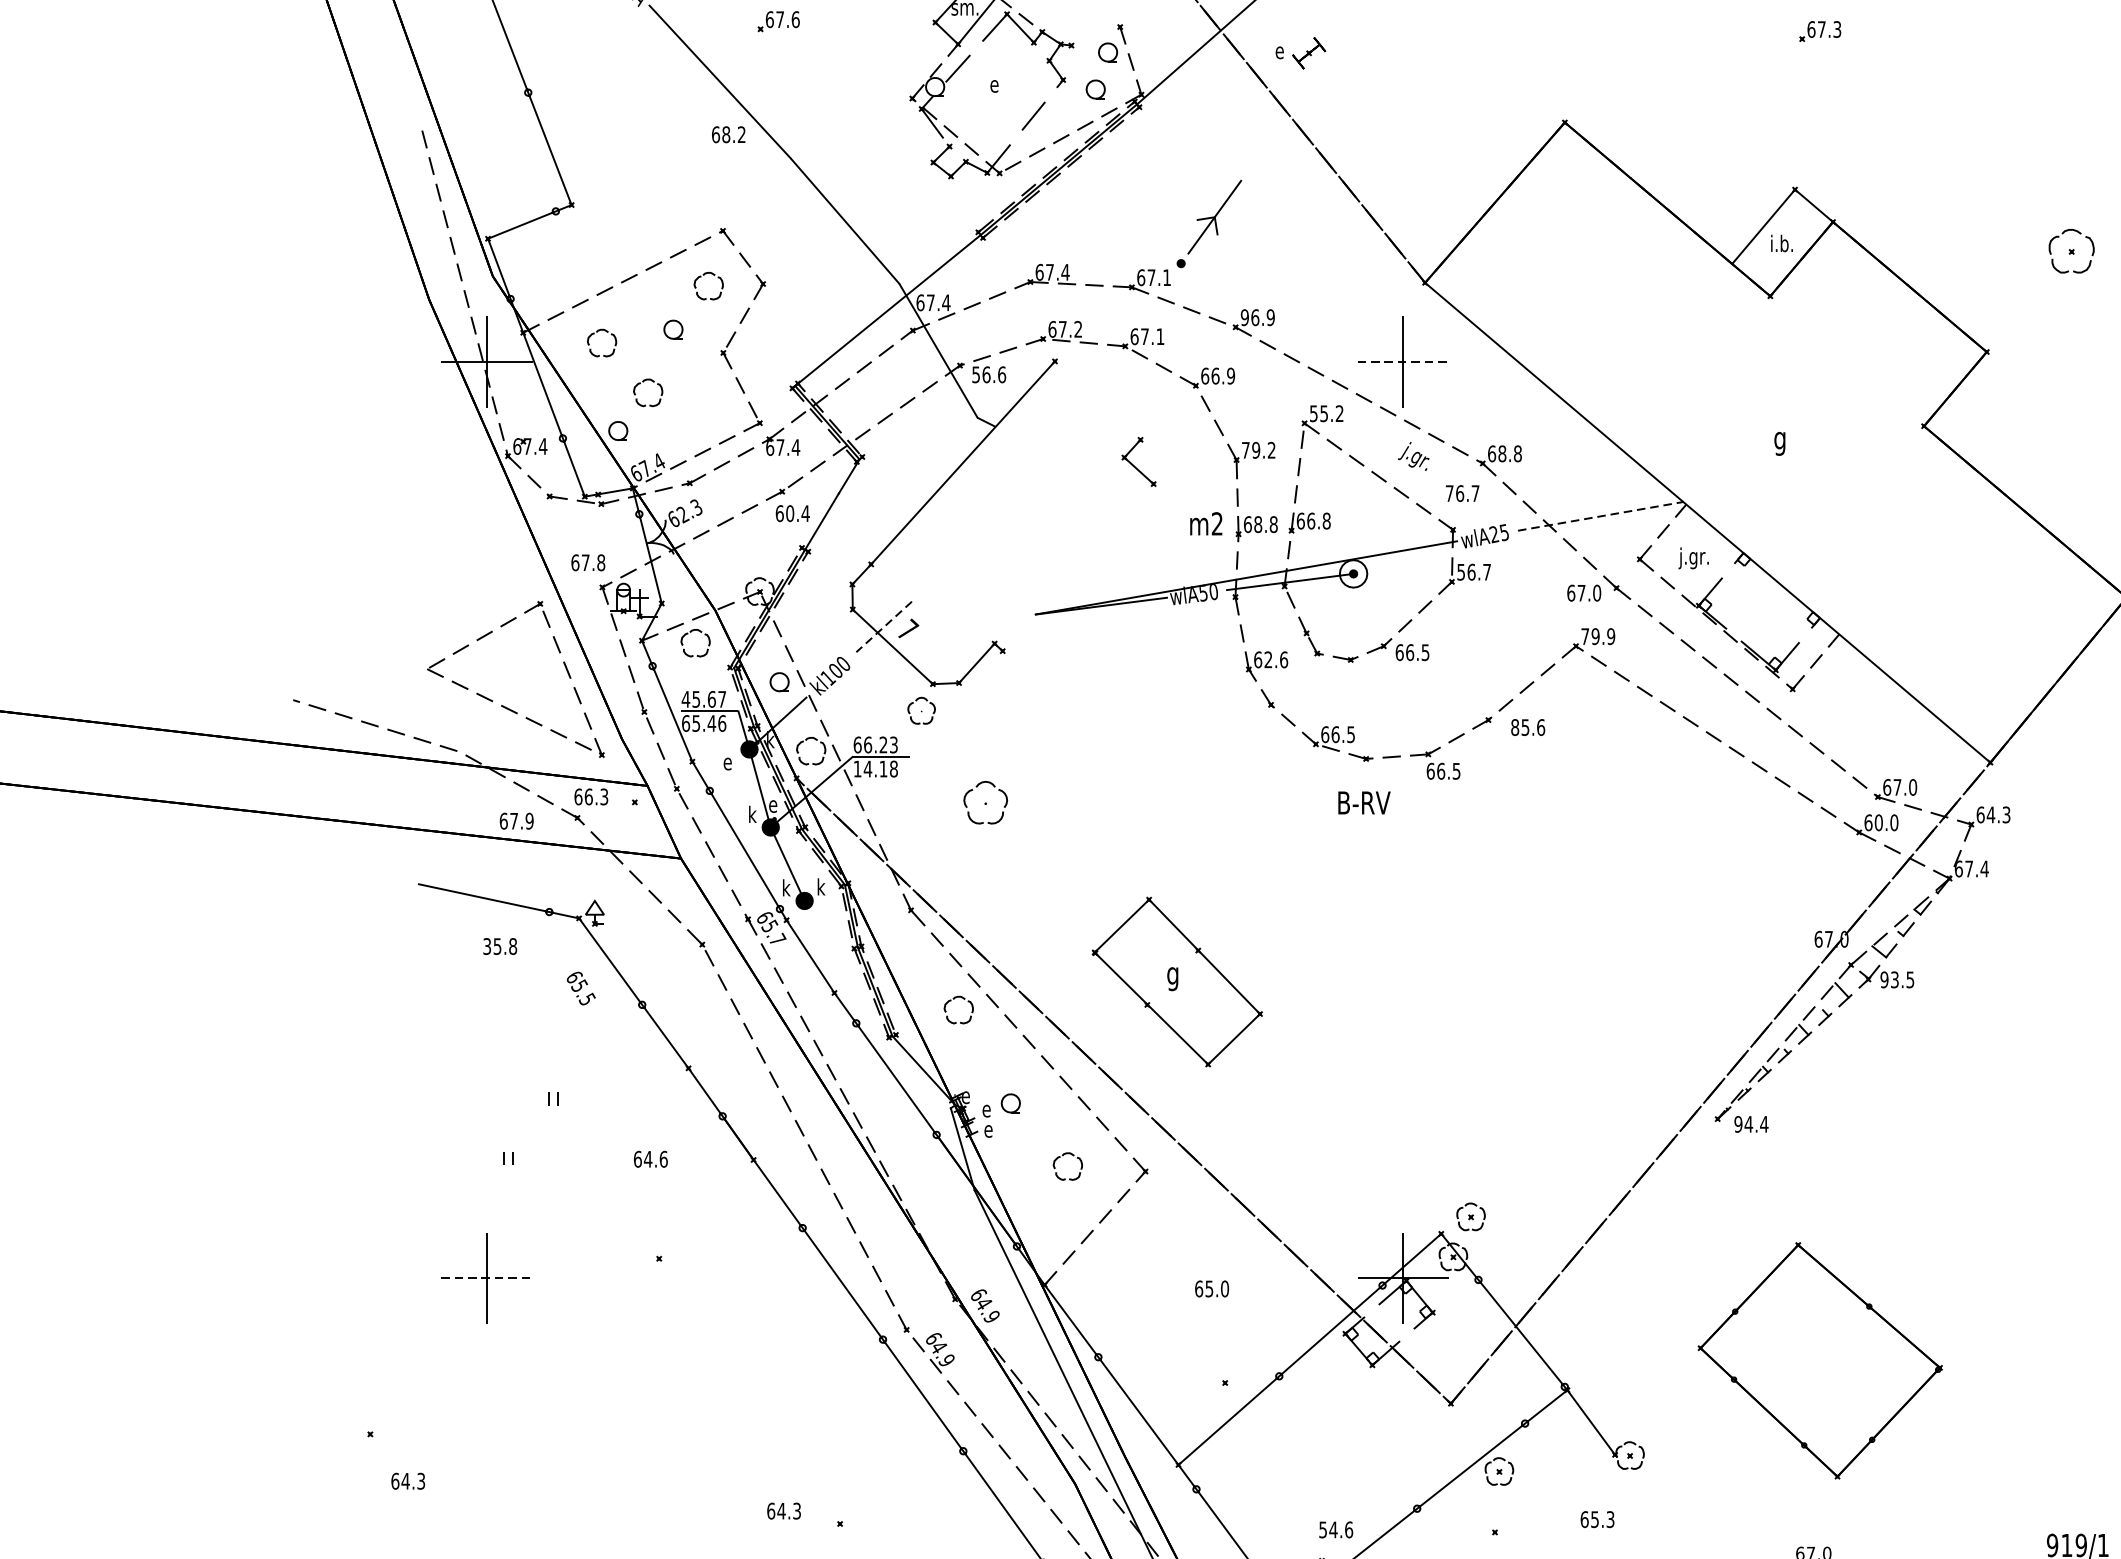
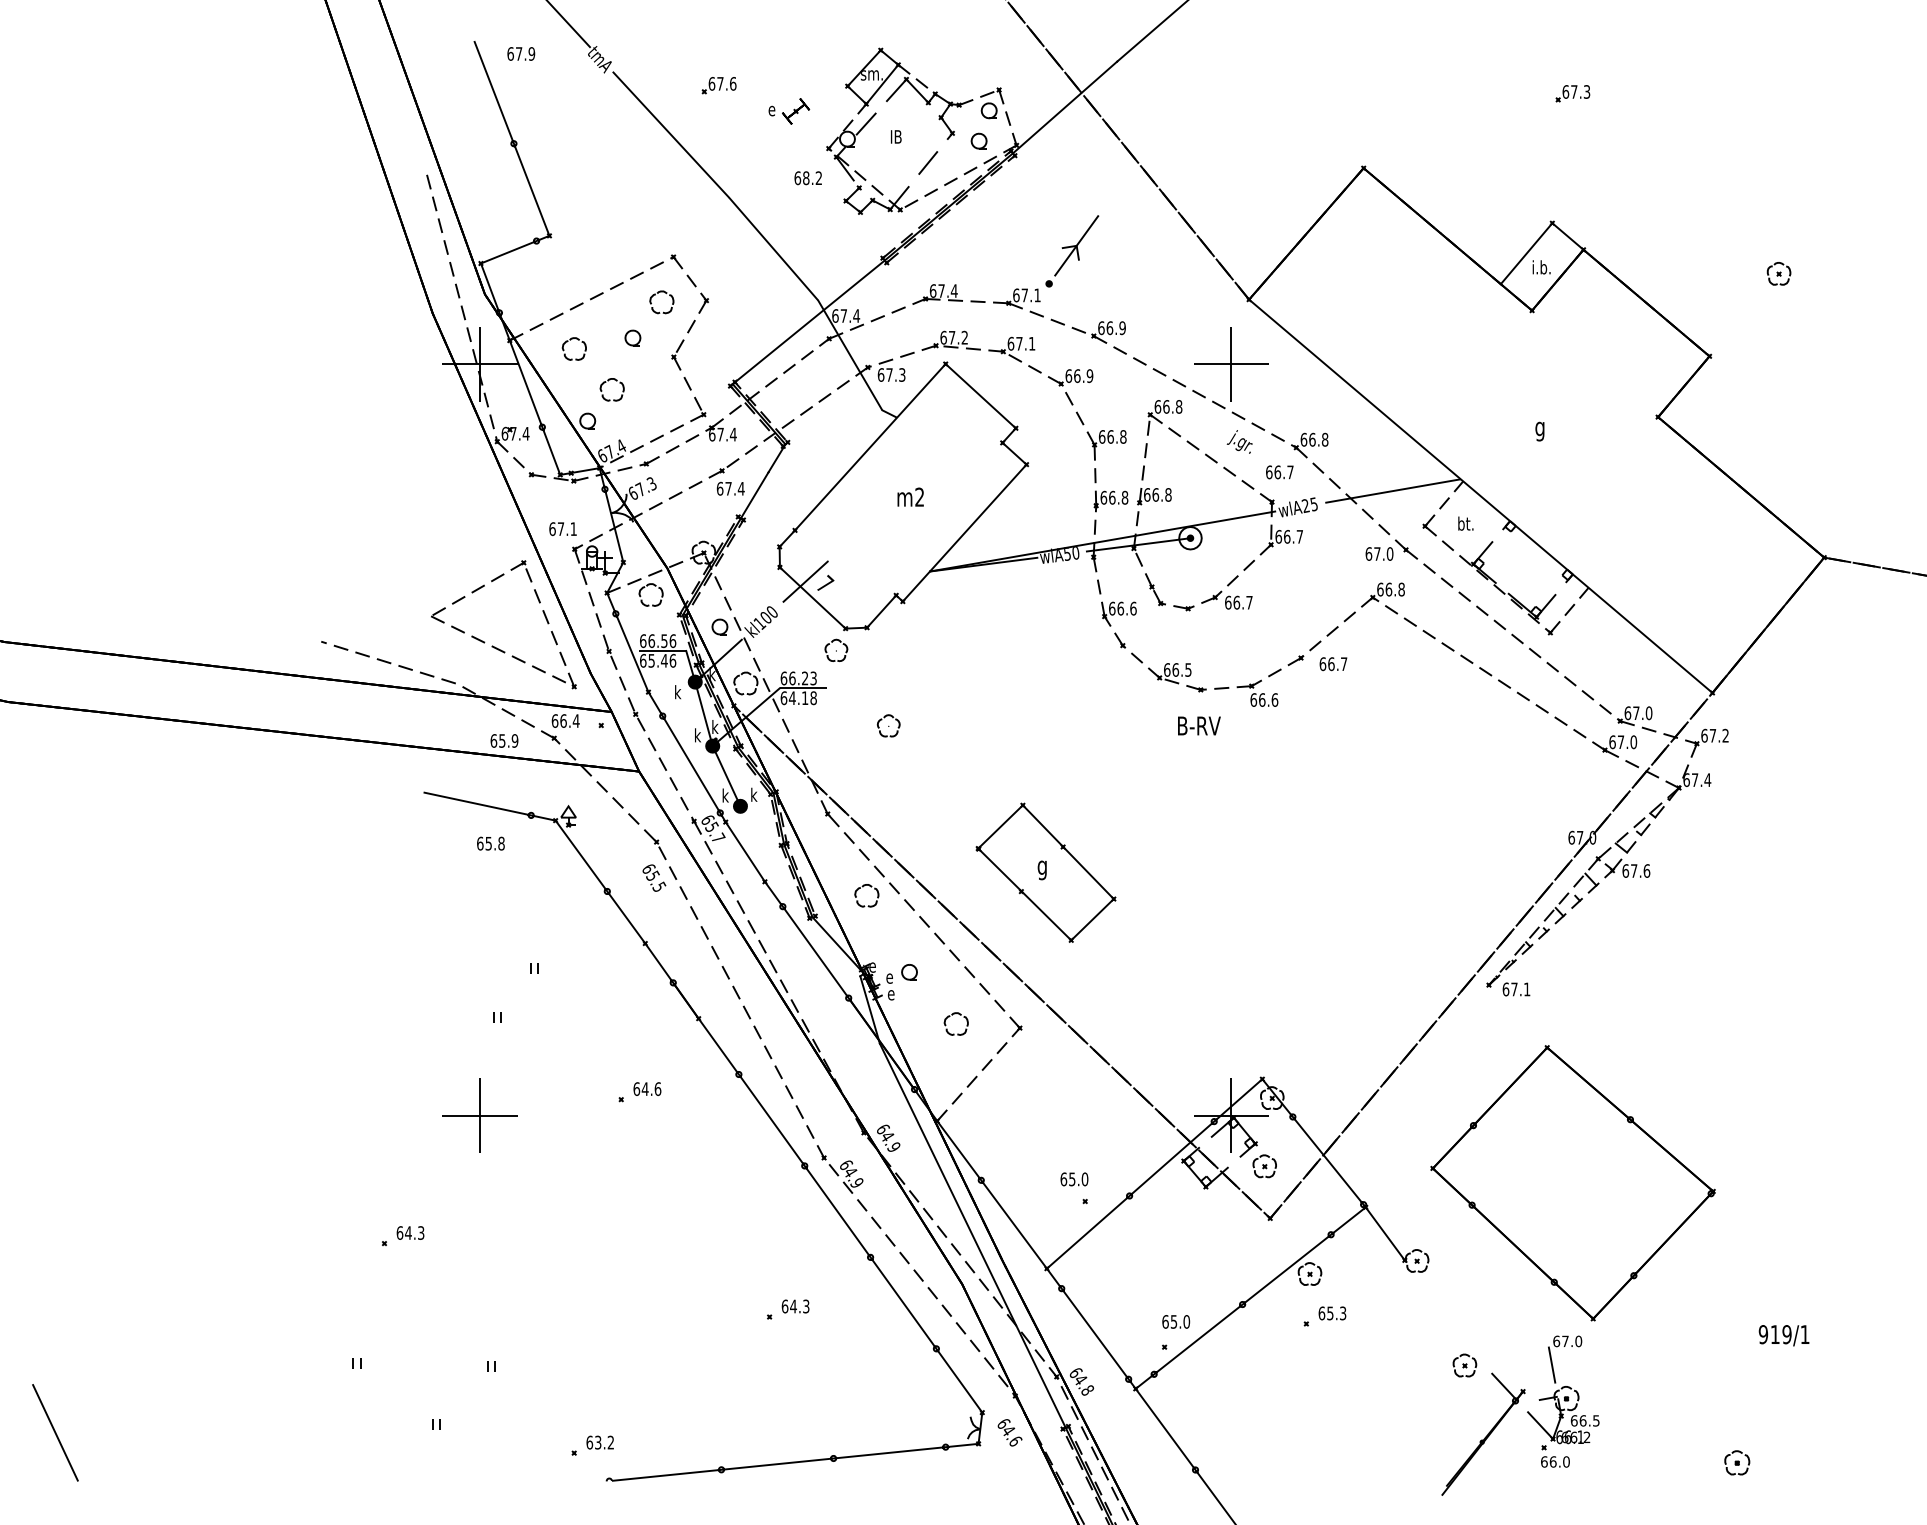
line: (1096, 36) -> (979, 97), added
part: (1301, 53) -> (789, 111), moved
text: (993, 83) -> (895, 136), e -> IB
text: (727, 135) -> (807, 178), moved
part: (2070, 250) -> (1778, 273), size x0.62
text: (1245, 318) -> (1101, 328), 96.9 -> 66.9
line: (1403, 361) -> (1231, 364), dashed -> solid
text: (988, 374) -> (891, 374), 56.6 -> 67.3
line: (1097, 401) -> (980, 396), added
text: (1326, 413) -> (1168, 406), 55.2 -> 66.8
text: (1258, 449) -> (1112, 436), 79.2 -> 66.8
text: (1502, 453) -> (1312, 439), 68.8 -> 66.8
text: (1449, 493) -> (1269, 472), 76.7 -> 66.7
text: (790, 513) -> (728, 488), 60.4 -> 67.4
text: (682, 514) -> (640, 489), 62.3 -> 67.3
line: (1601, 516) -> (1393, 491), dashed -> solid
text: (1206, 523) -> (910, 496), moved
text: (1258, 524) -> (1112, 497), 68.8 -> 66.8
text: (1692, 558) -> (1468, 525), j.gr. -> bt.
text: (600, 563) -> (573, 529), 67.8 -> 67.1
line: (1077, 566) -> (964, 532), added
text: (1460, 571) -> (1278, 536), 56.7 -> 66.7
line: (883, 626) -> (805, 581), dashed -> solid
text: (1597, 636) -> (1390, 589), 79.9 -> 66.8
text: (1425, 652) -> (1249, 602), 66.5 -> 66.7
text: (1268, 659) -> (1120, 608), 62.6 -> 66.6
text: (703, 699) -> (657, 641), 45.67 -> 66.56
text: (1528, 727) -> (1333, 664), 85.6 -> 66.7
text: (727, 762) -> (677, 692), e -> k
text: (857, 769) -> (783, 698), 14.18 -> 64.18
text: (1456, 770) -> (1274, 699), 66.5 -> 66.6
text: (603, 796) -> (575, 720), 66.3 -> 66.4
part: (985, 802) -> (888, 725), size x0.62
text: (772, 804) -> (714, 727), e -> k
text: (1997, 814) -> (1718, 735), 64.3 -> 67.2
text: (514, 820) -> (502, 740), 67.9 -> 65.9
text: (1878, 823) -> (1620, 742), 60.0 -> 67.0
text: (487, 946) -> (480, 843), 35.8 -> 65.8
text: (1897, 979) -> (1636, 870), 93.5 -> 67.6
text: (581, 987) -> (654, 877), moved
text: (1751, 1124) -> (1516, 989), 94.4 -> 67.1
text: (650, 1158) -> (647, 1088), moved
part: (1470, 1217) -> (1264, 1166), moved
line: (487, 1278) -> (480, 1115), dashed -> solid
text: (1212, 1289) -> (1074, 1179), moved
part: (1819, 1361) -> (1572, 1183), size x1.43
text: (408, 1480) -> (410, 1232), moved
text: (783, 1511) -> (795, 1306), moved
text: (1597, 1519) -> (1332, 1313), moved
text: (1336, 1529) -> (1176, 1321), 54.6 -> 65.0

